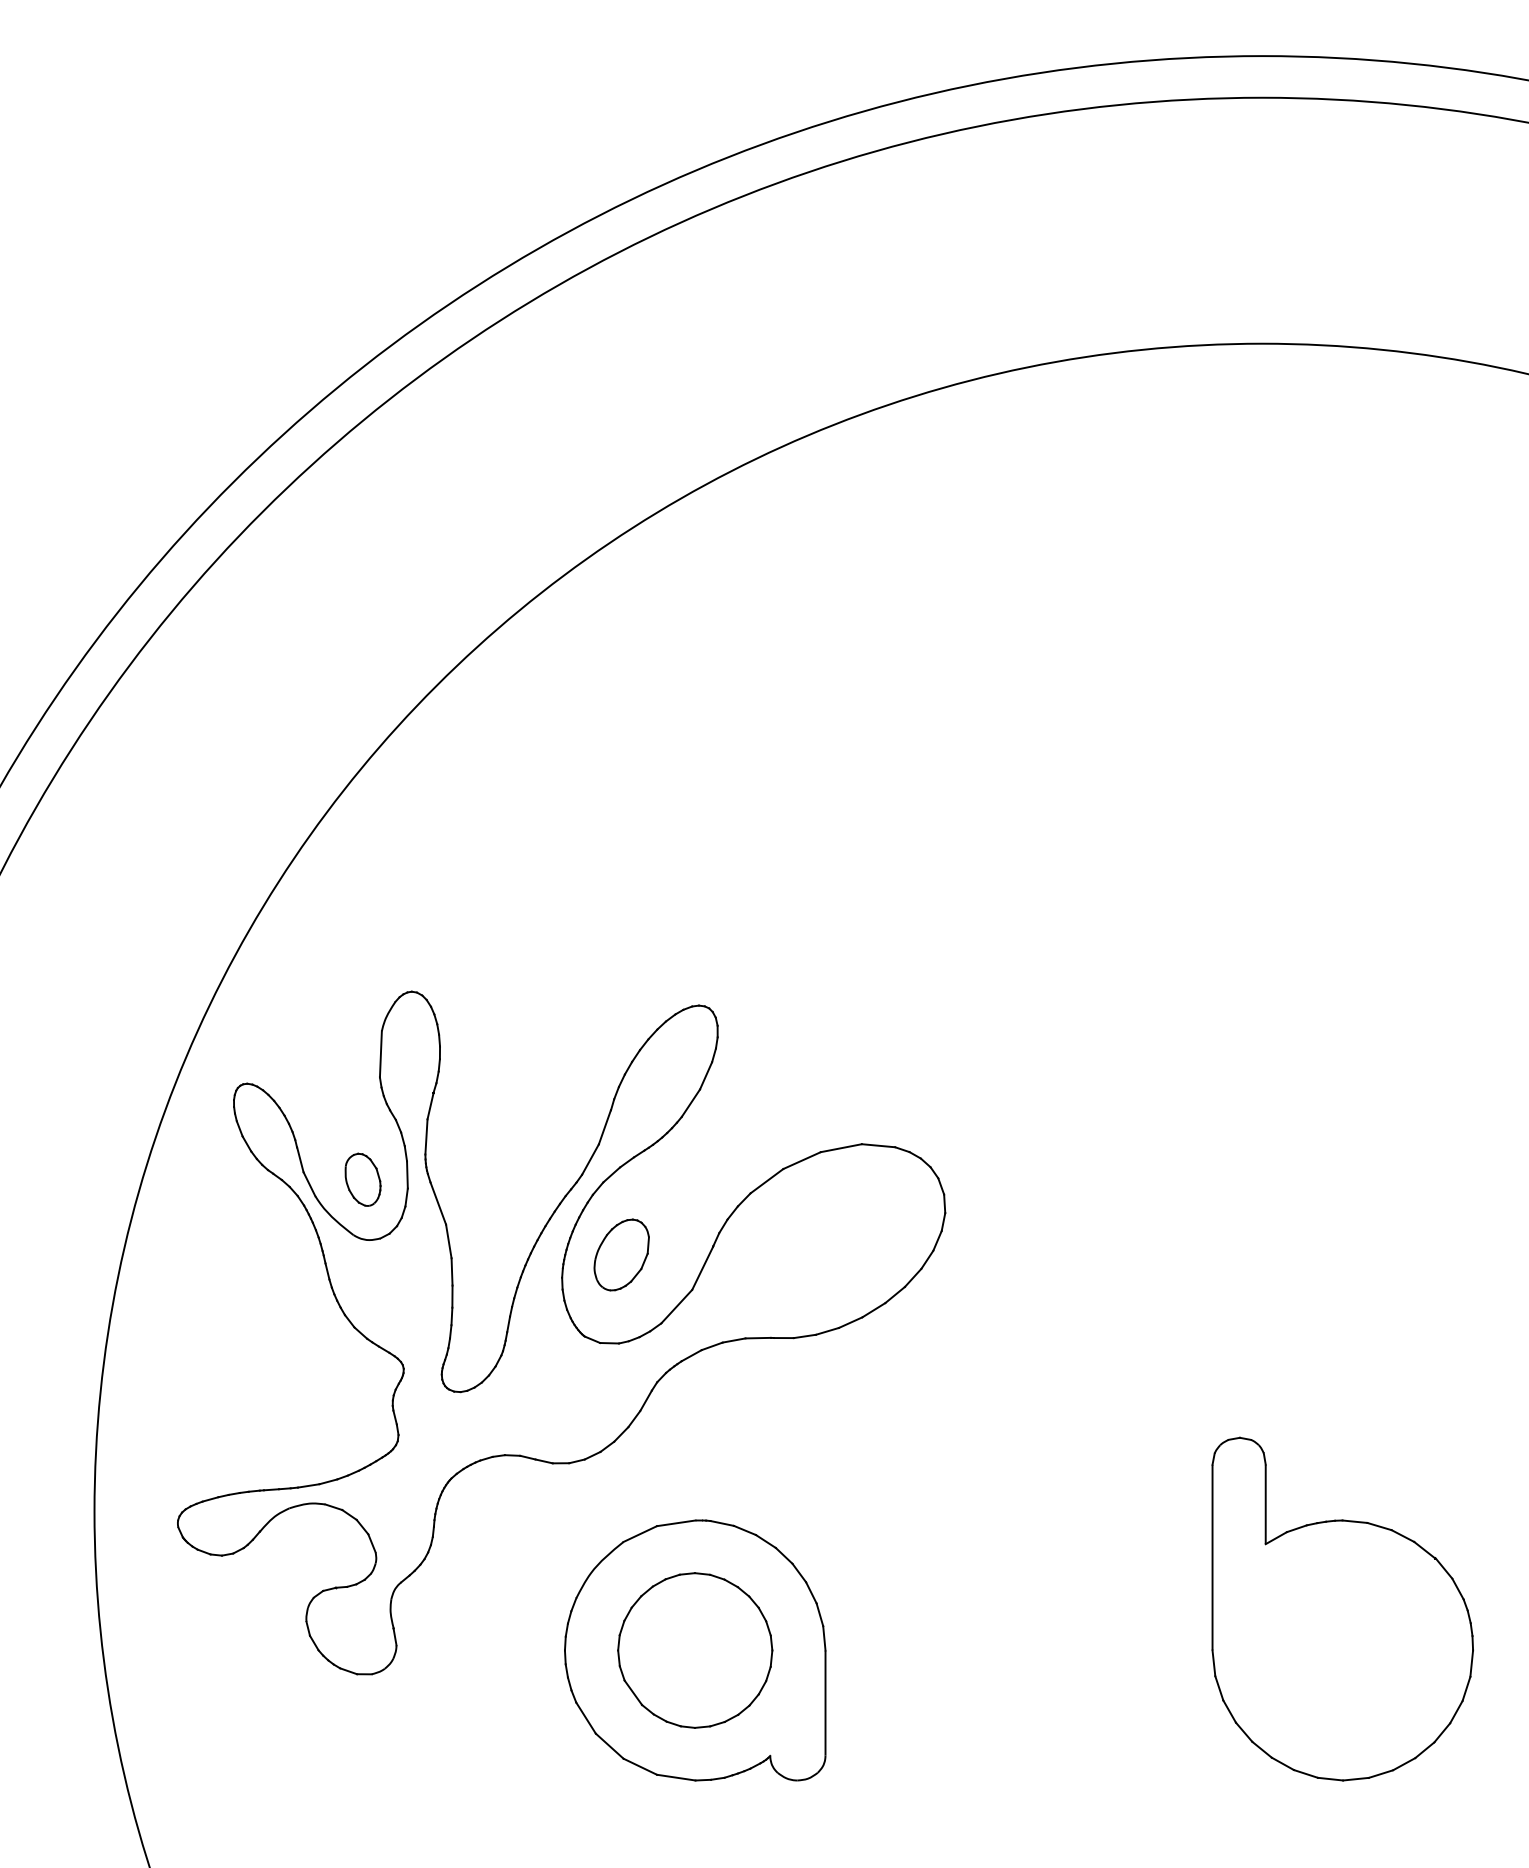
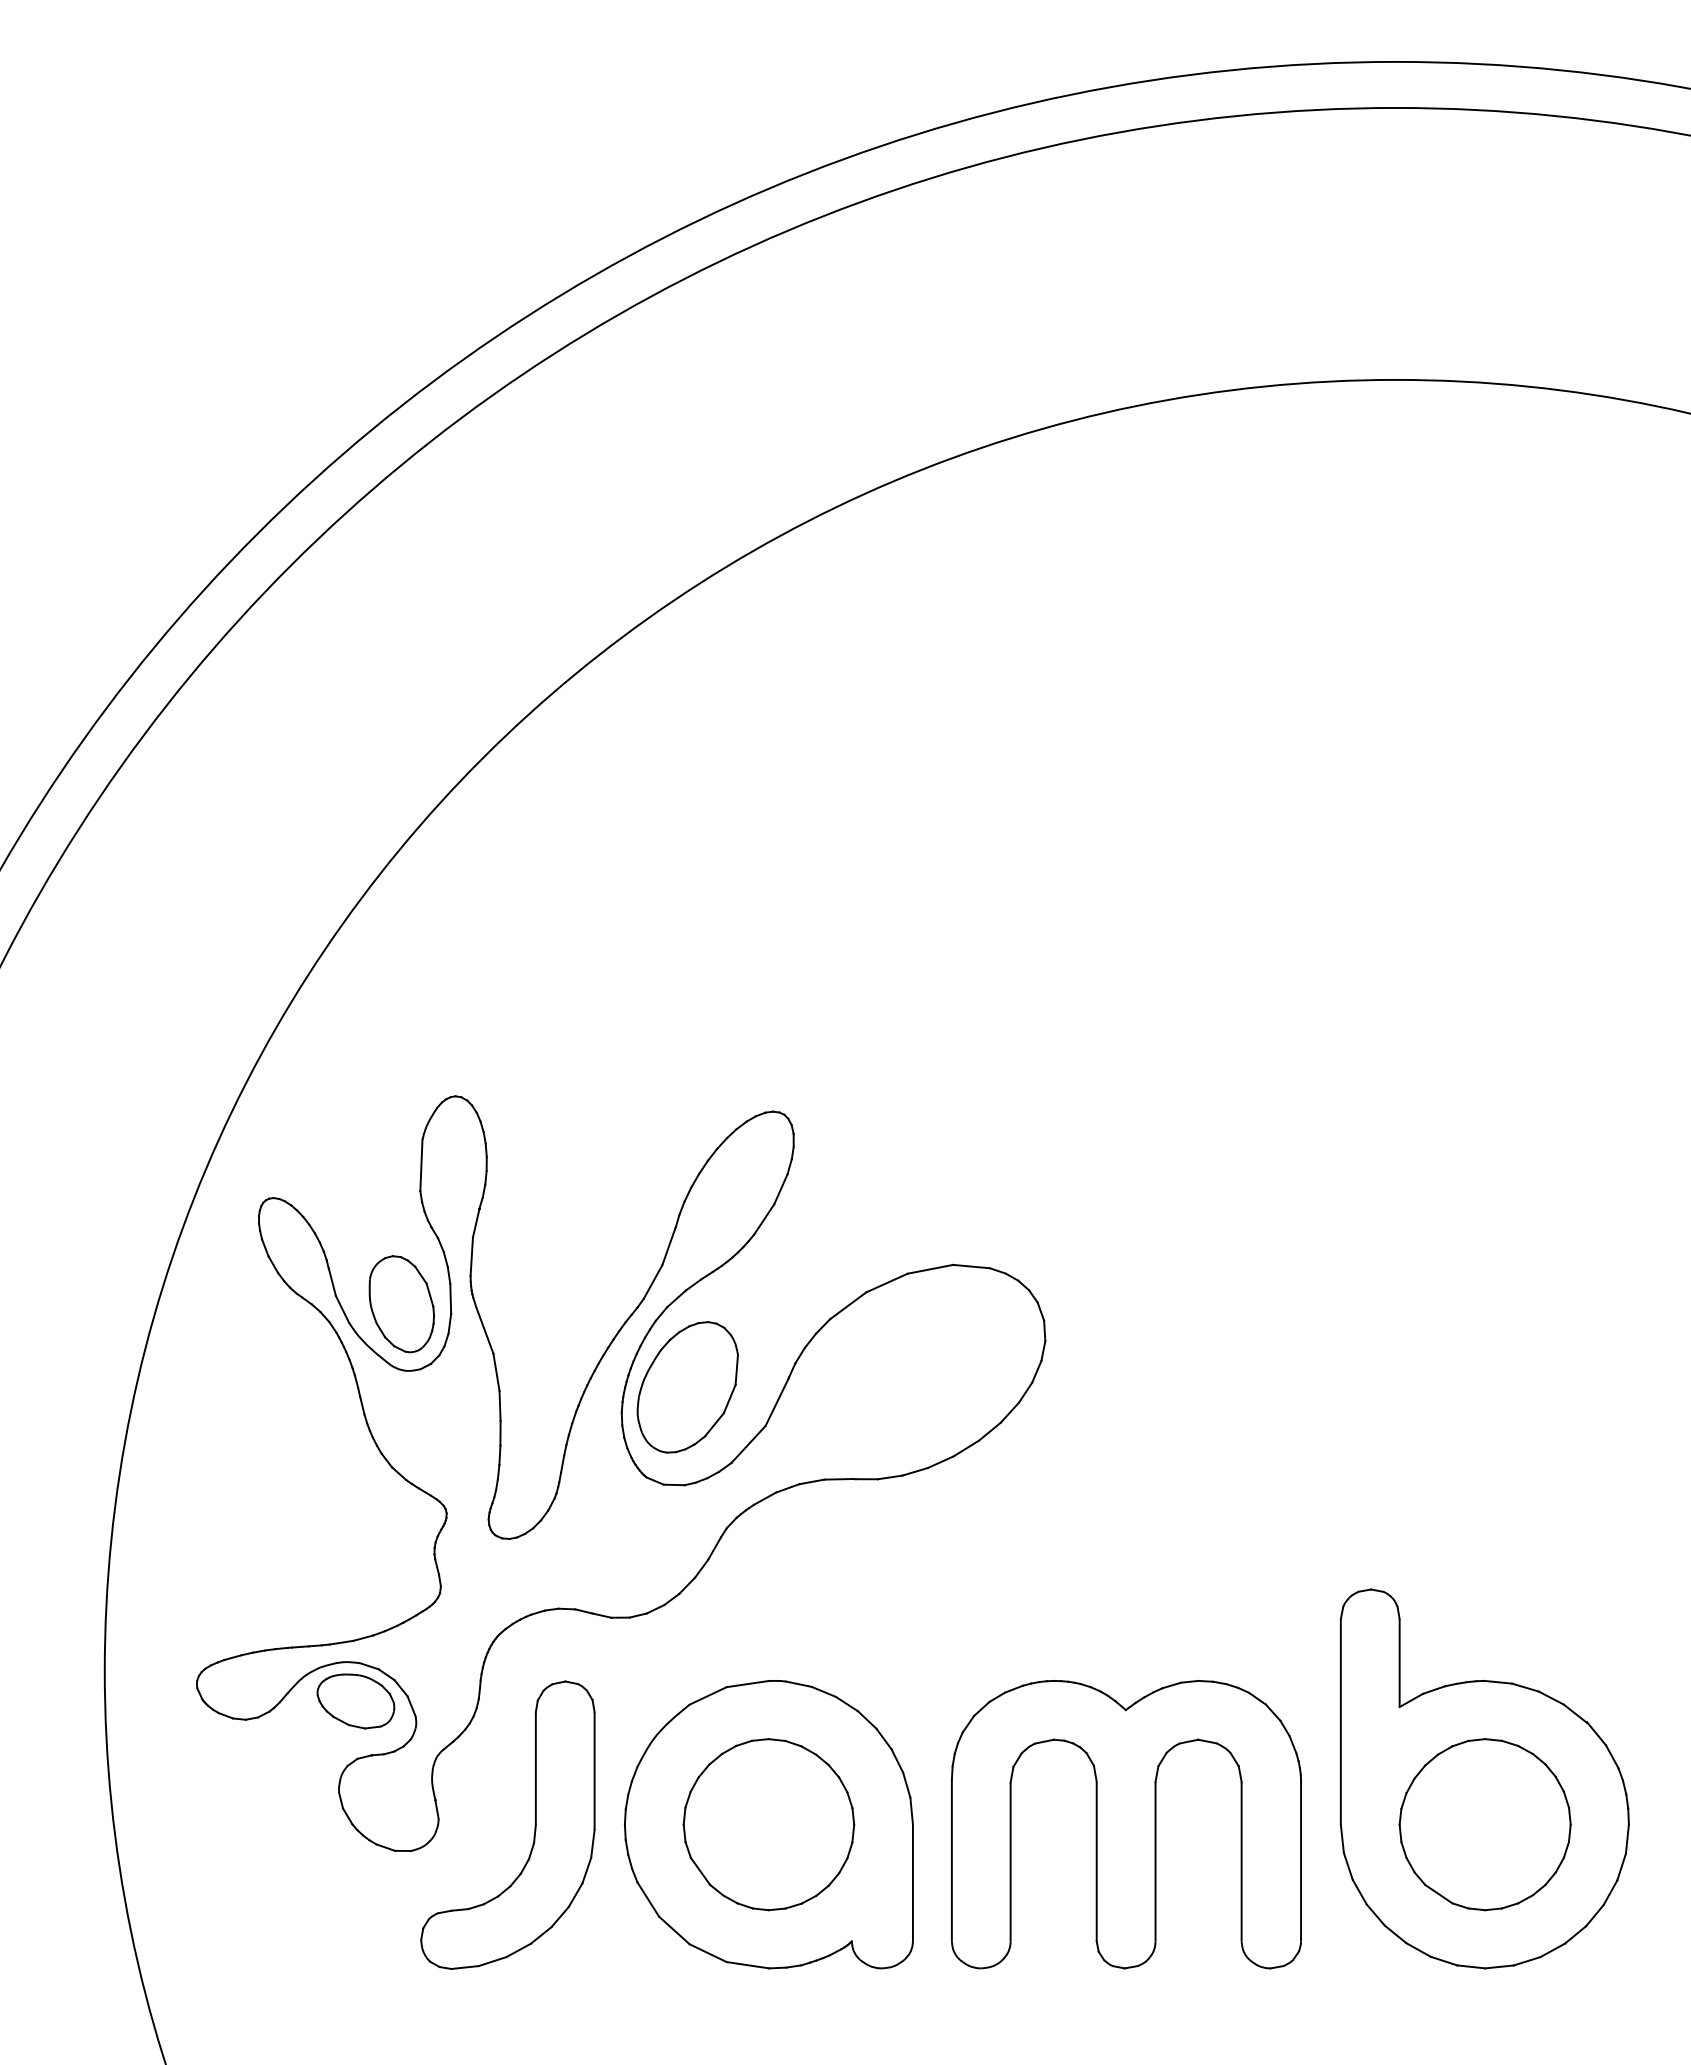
part: (362, 1180) -> (401, 1304), size x1.67
part: (621, 1255) -> (687, 1387), size x1.67
part: (321, 1539) -> (355, 1701), added
part: (483, 1650) -> (534, 1824), added
part: (1017, 1650) -> (1125, 1824), added
part: (1342, 1650) -> (1484, 1824), added

